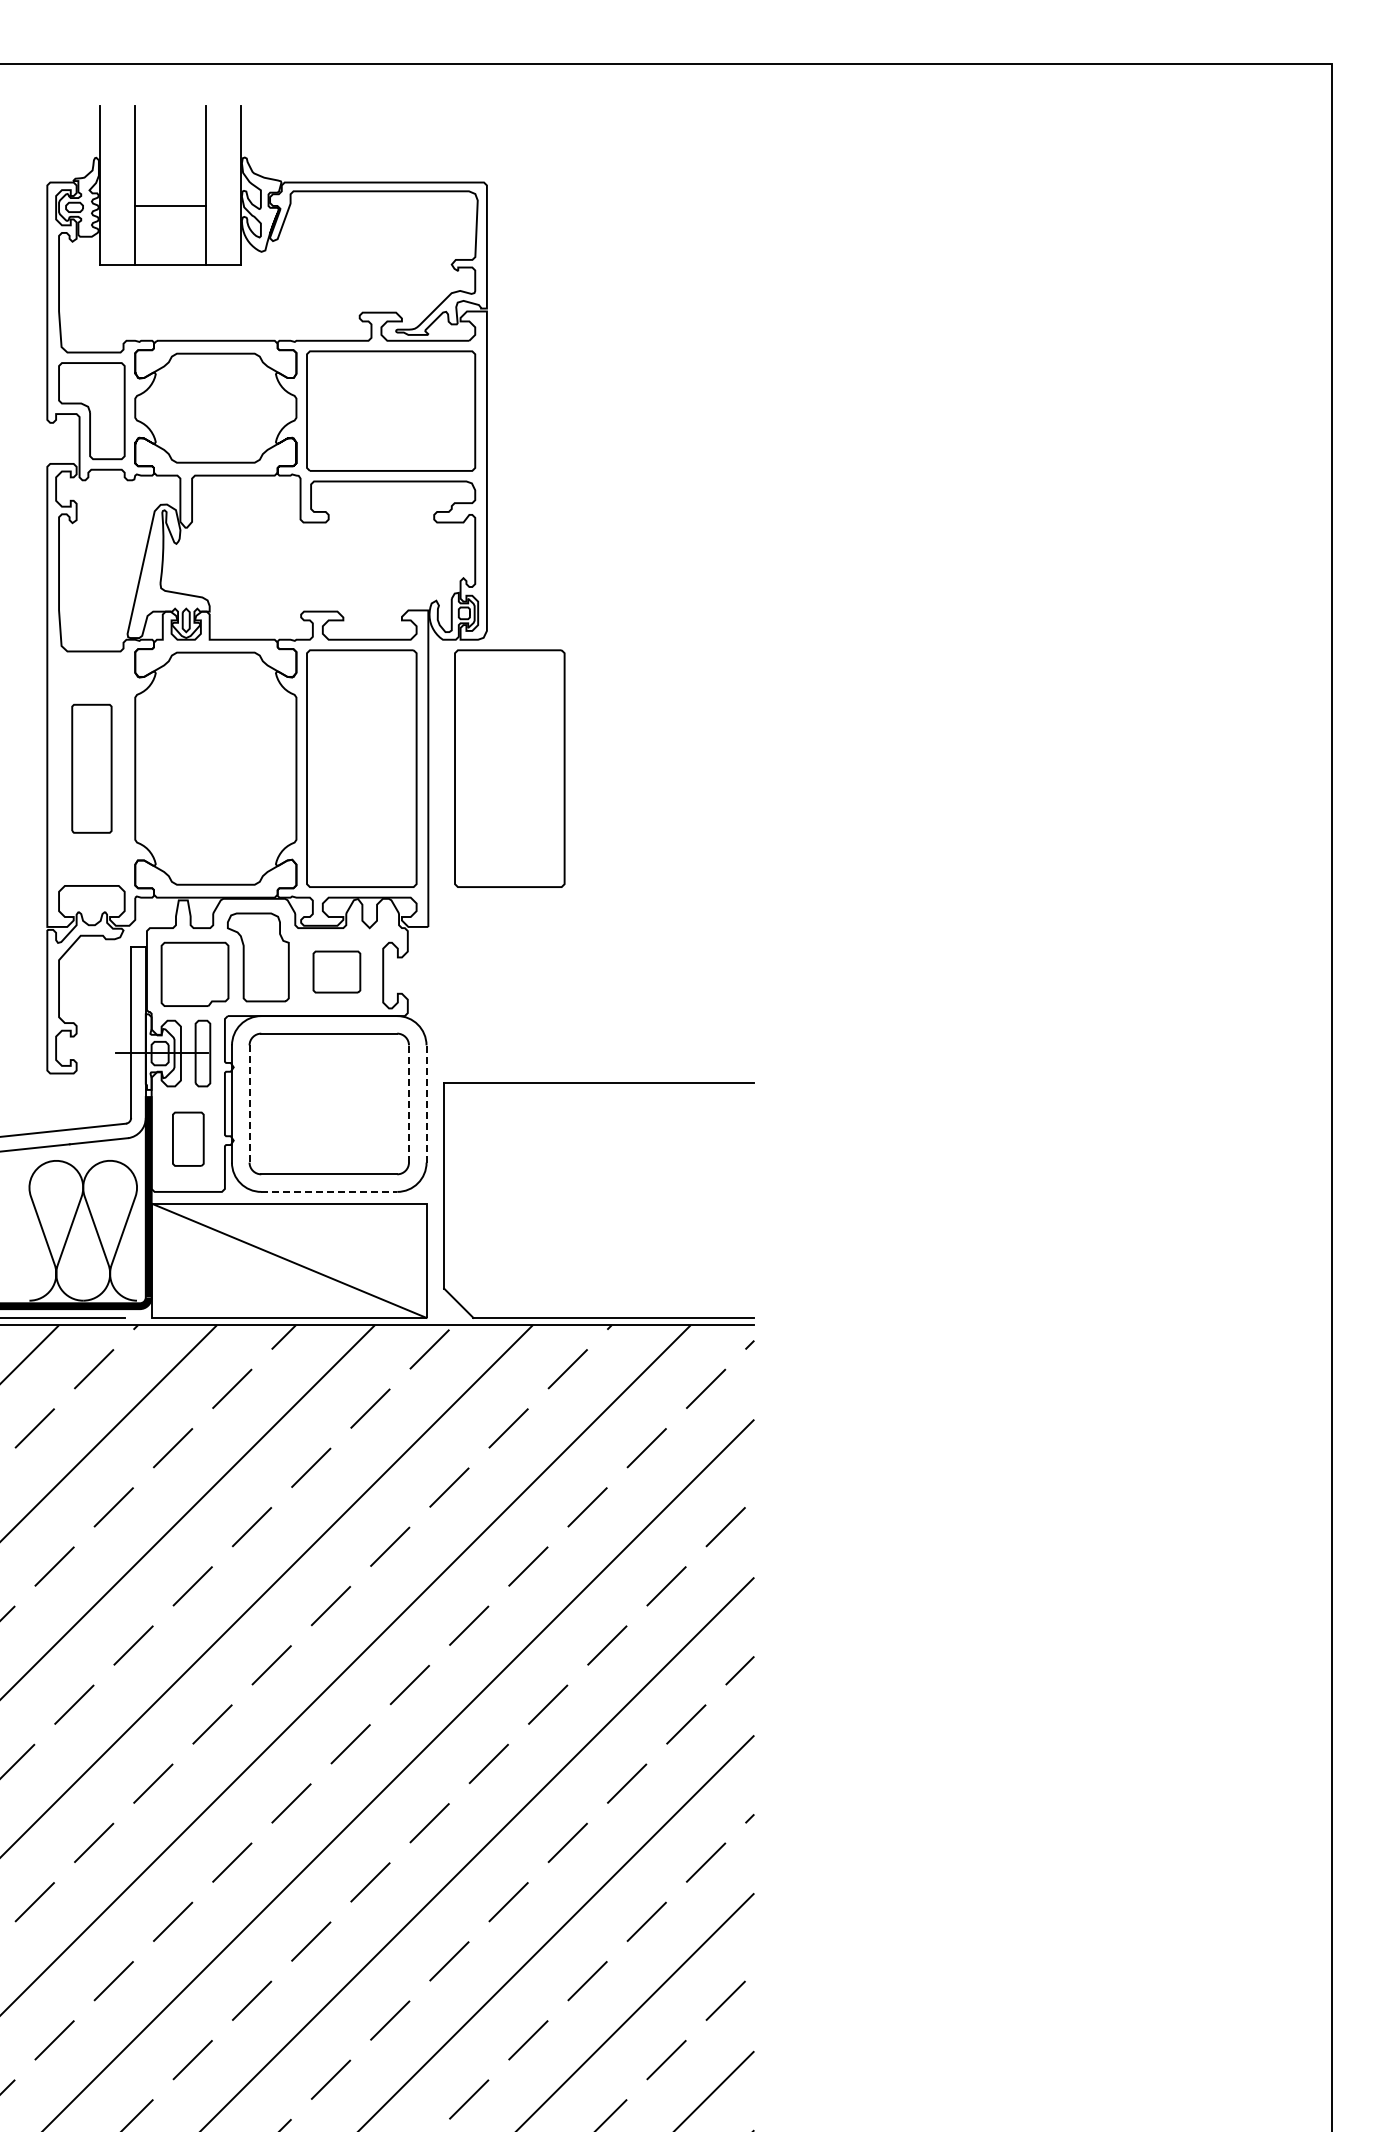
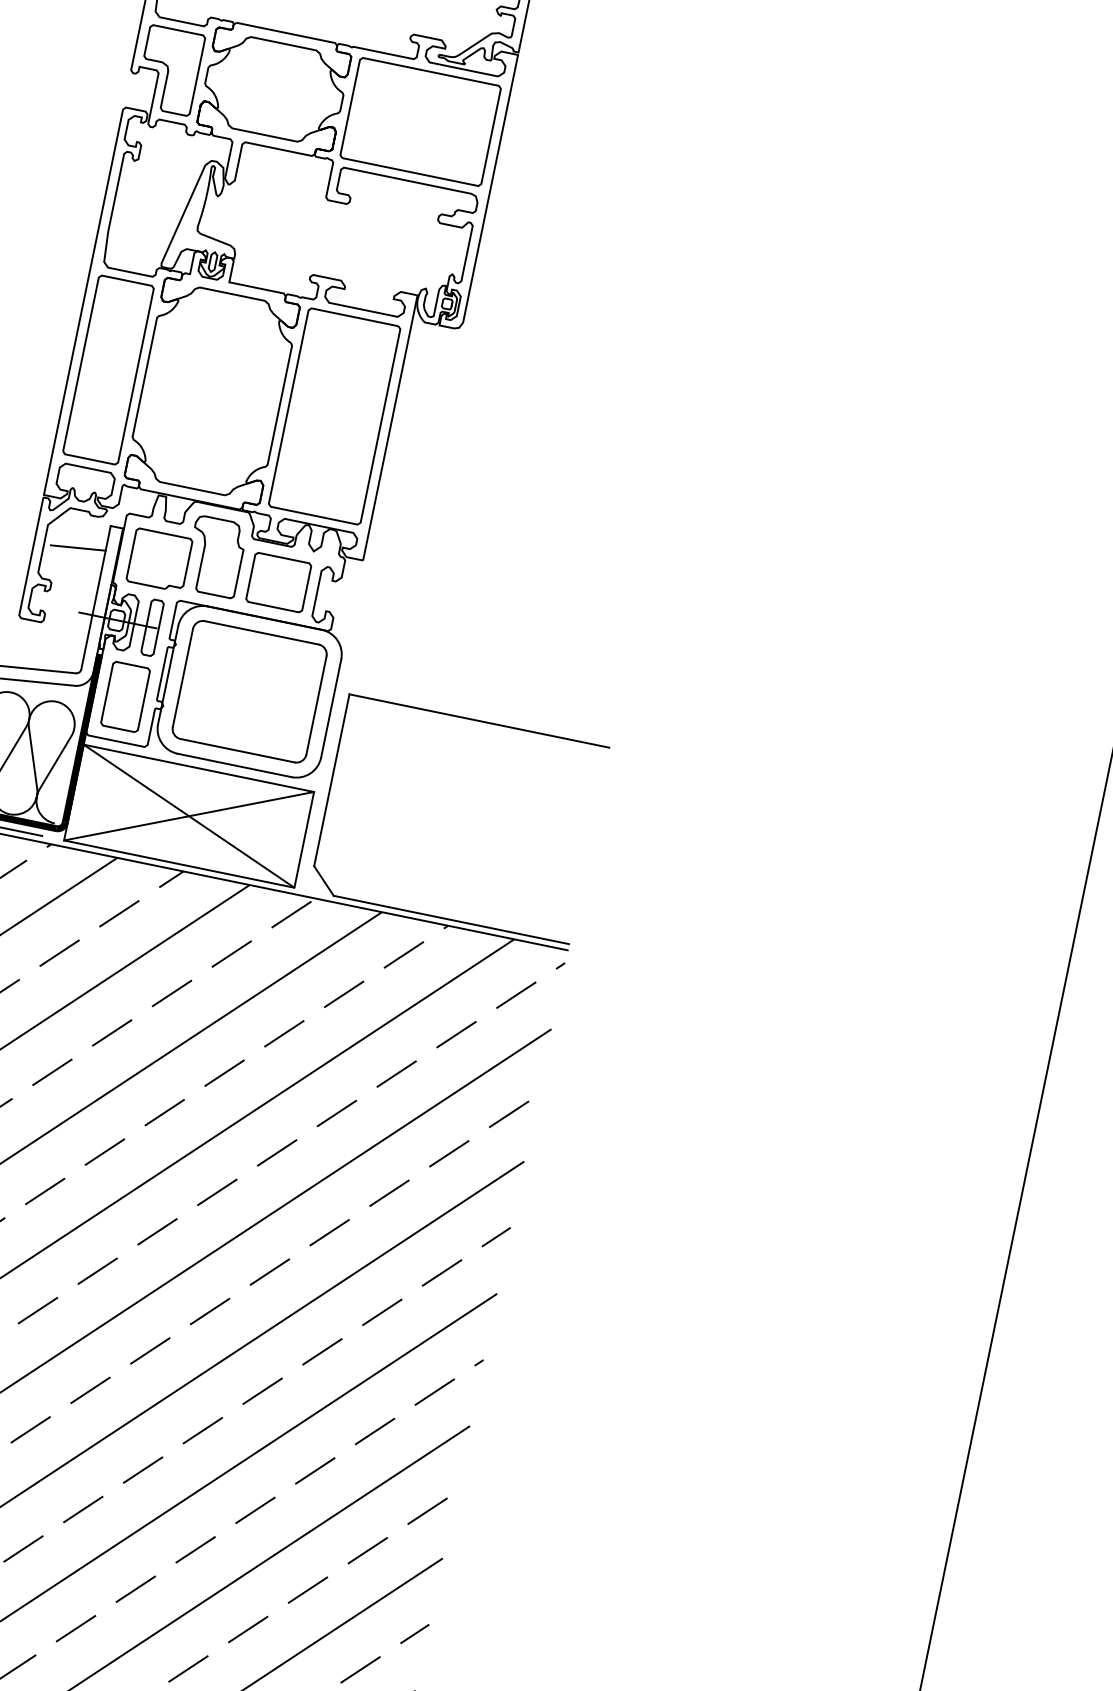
part: (91, 768) -> (108, 369), size x1.67
part: (509, 768) -> (458, 441), removed
part: (336, 971) -> (278, 582), size x1.43
line: (99, 979) -> (78, 547), added
line: (249, 1103) -> (182, 677), dashed -> solid
line: (408, 1103) -> (316, 705), dashed -> solid
line: (426, 1103) -> (331, 708), dashed -> solid
part: (188, 1139) -> (125, 697), size x1.43
line: (329, 1191) -> (234, 765), dashed -> solid
line: (288, 1260) -> (188, 815), added

